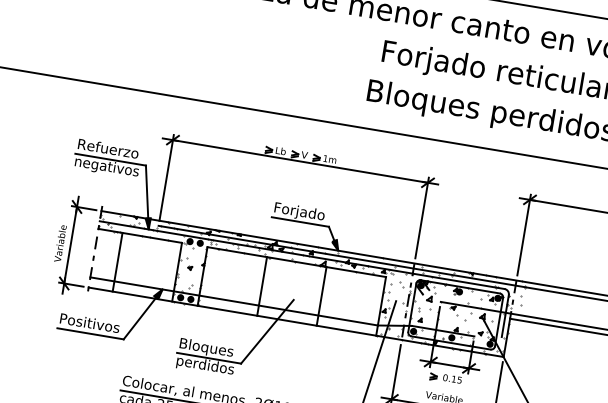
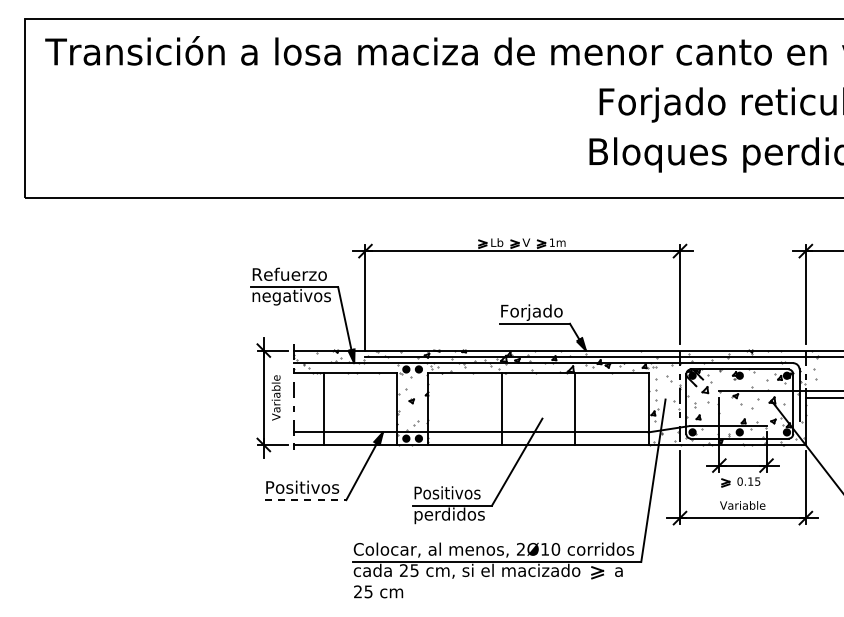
text: (59, 243) -> (275, 397), moved
line: (90, 334) -> (305, 500), solid -> dashed
text: (206, 348) -> (447, 494), Bloques -> Positivos

